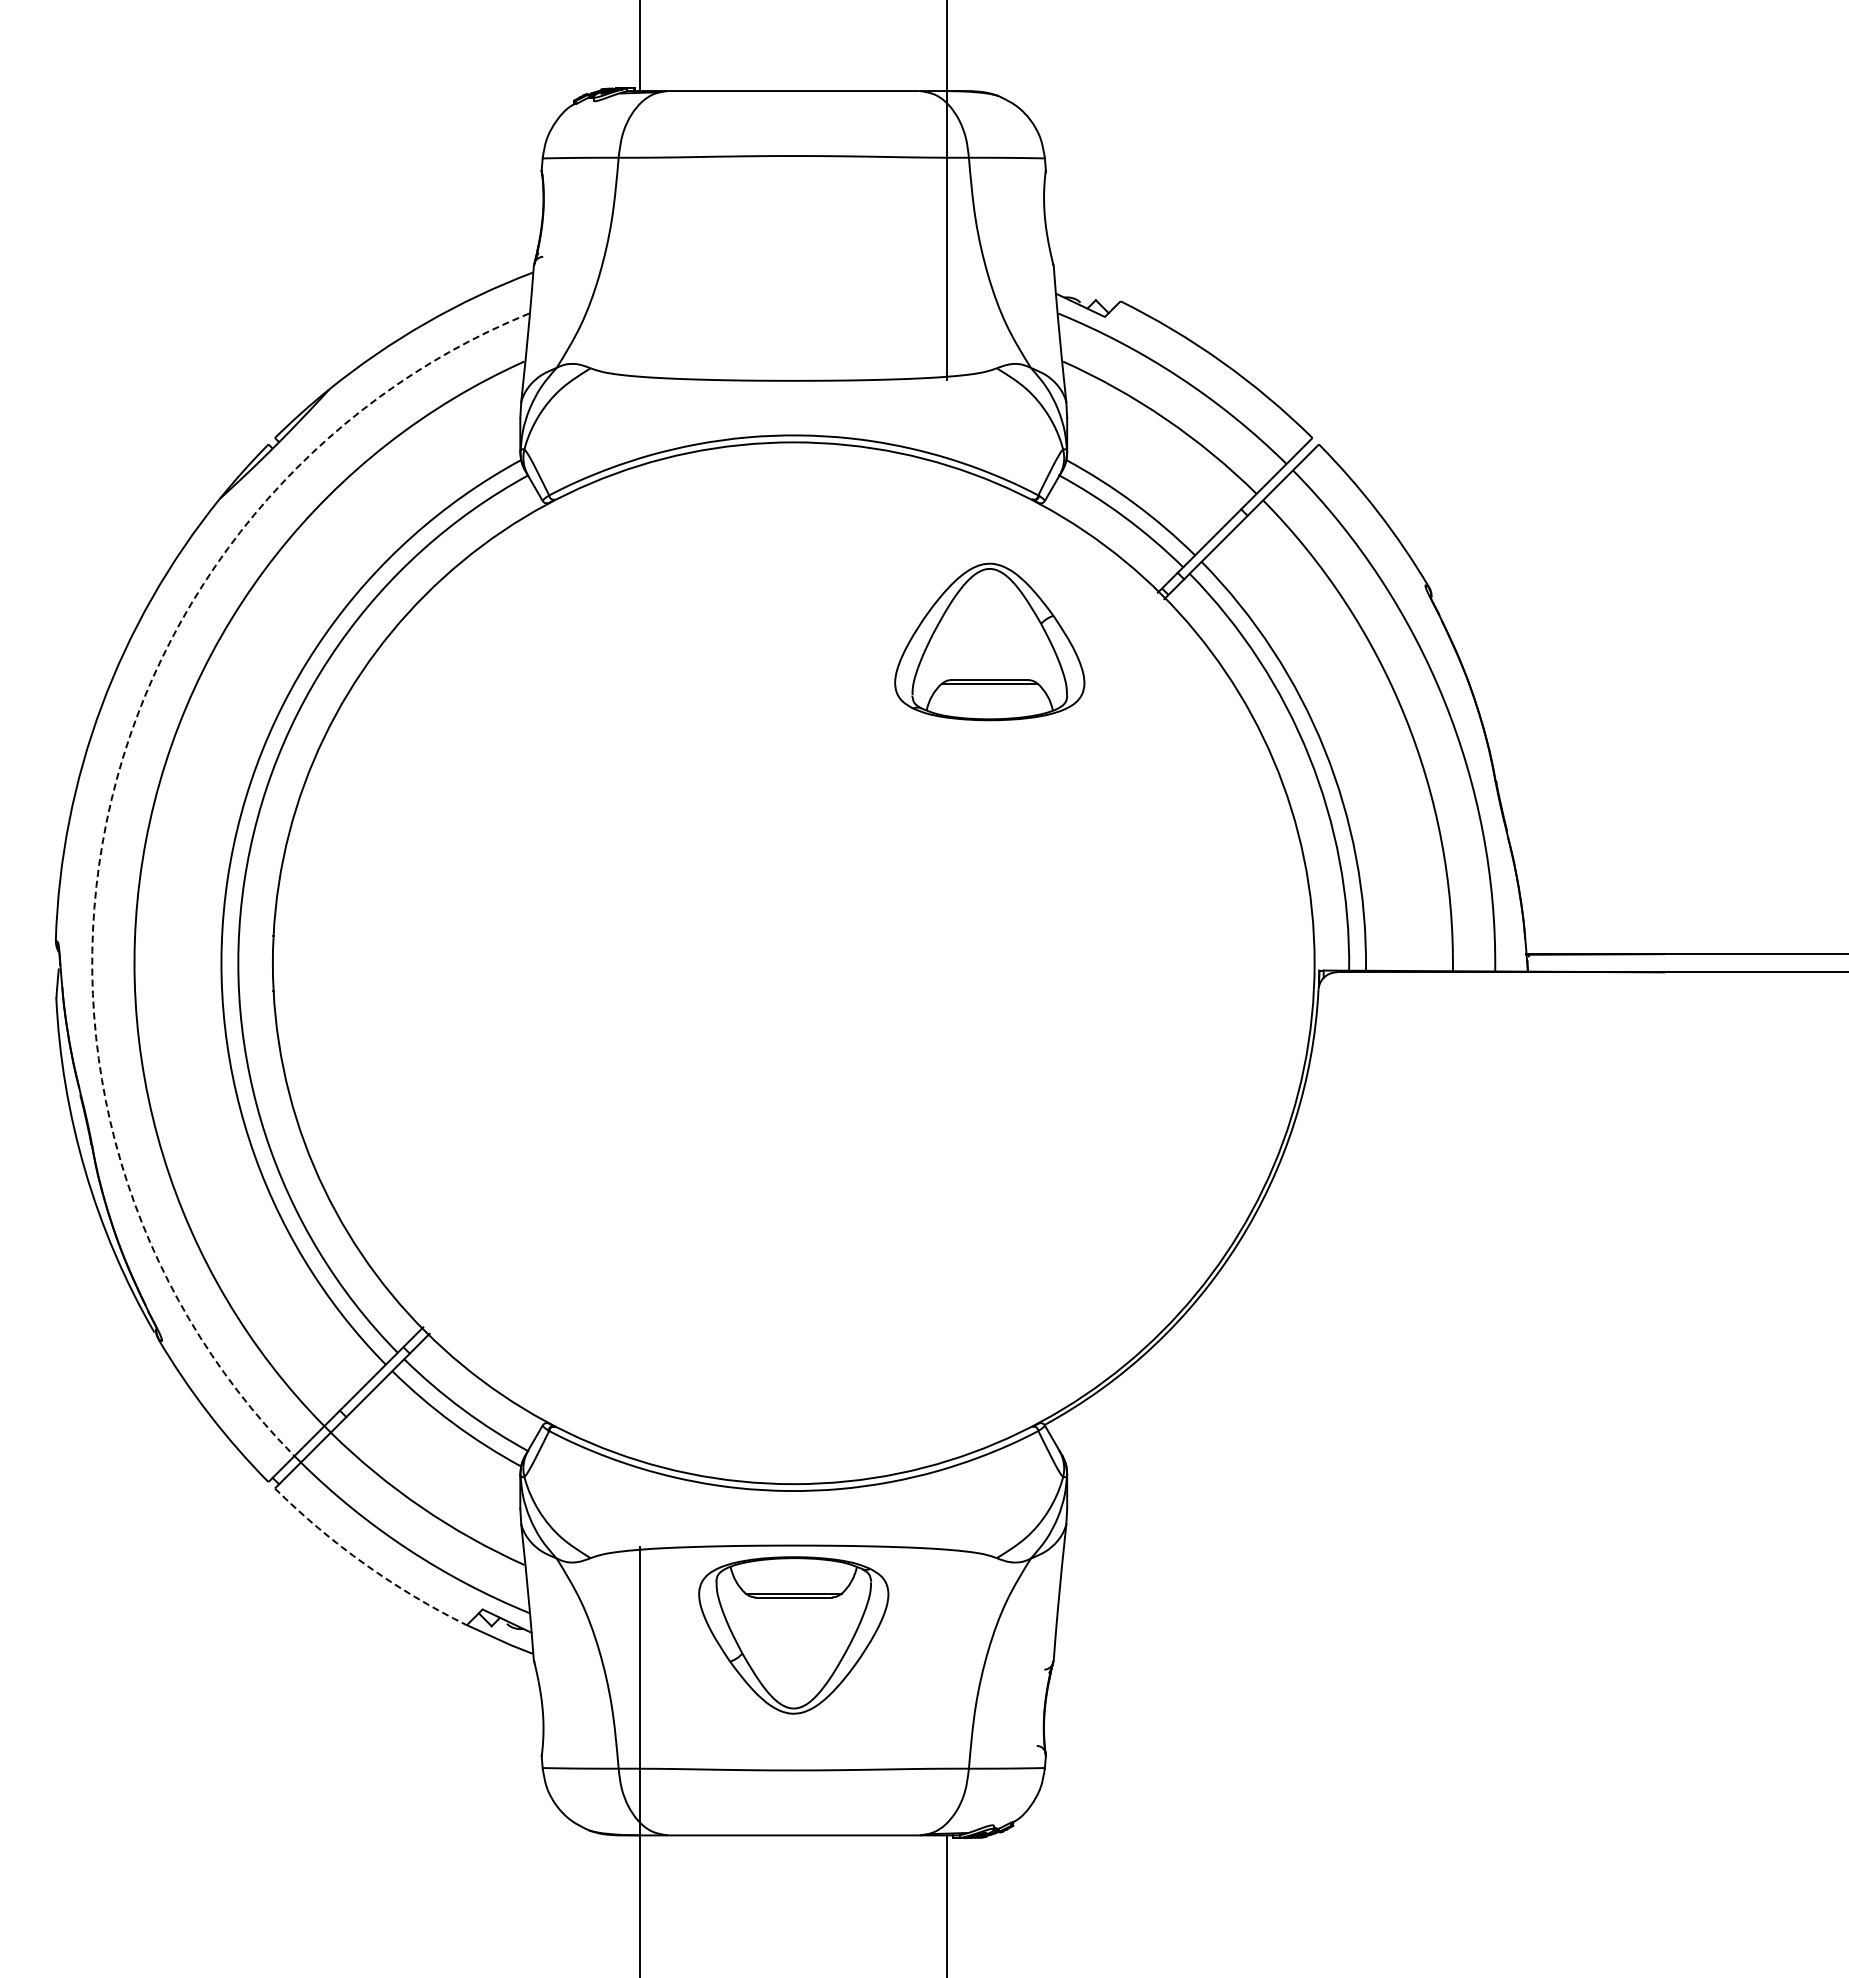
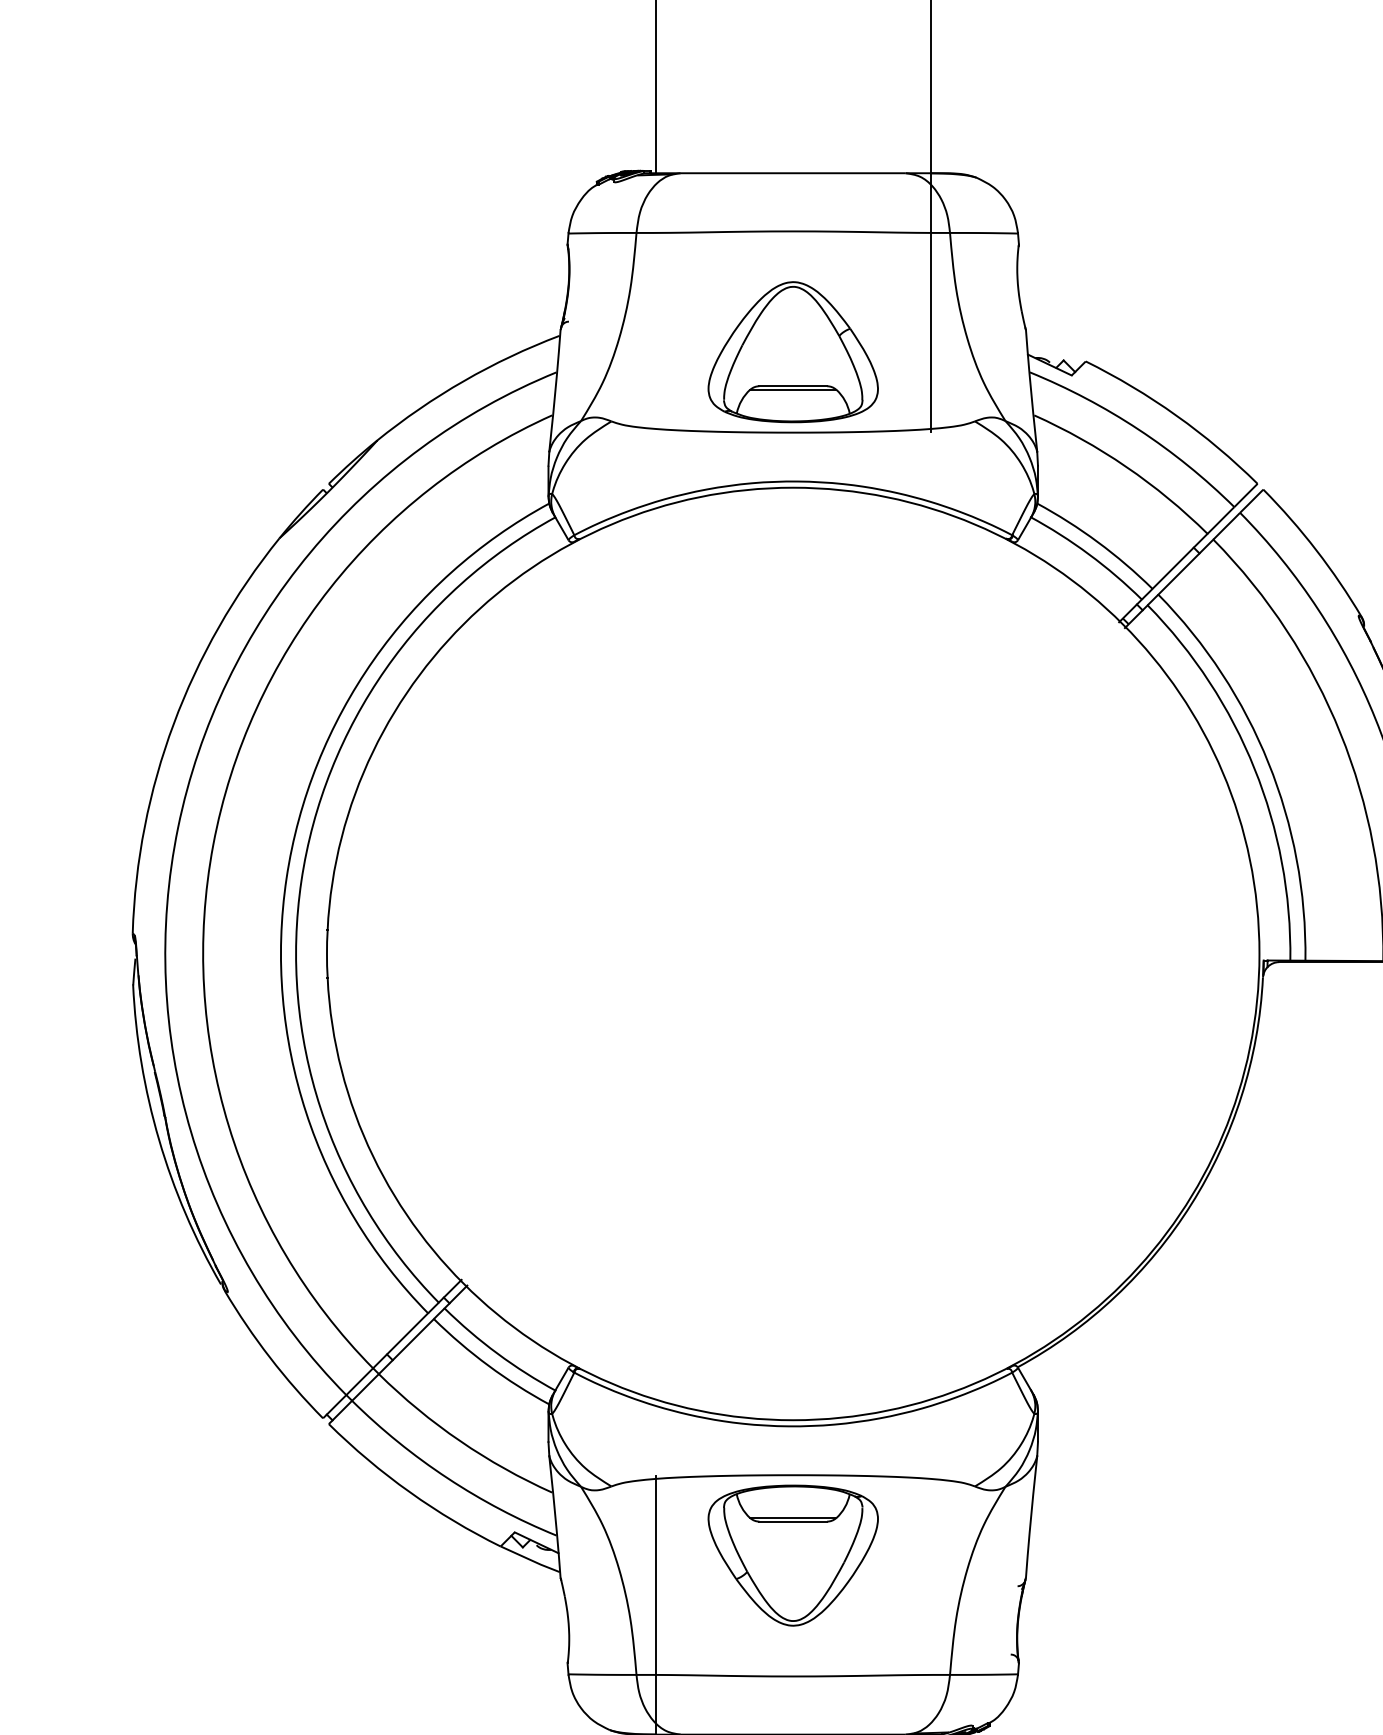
part: (989, 641) -> (793, 351), moved
arc: (106, 822) -> (178, 827), dashed -> solid
arc: (365, 1564) -> (409, 1492), dashed -> solid

